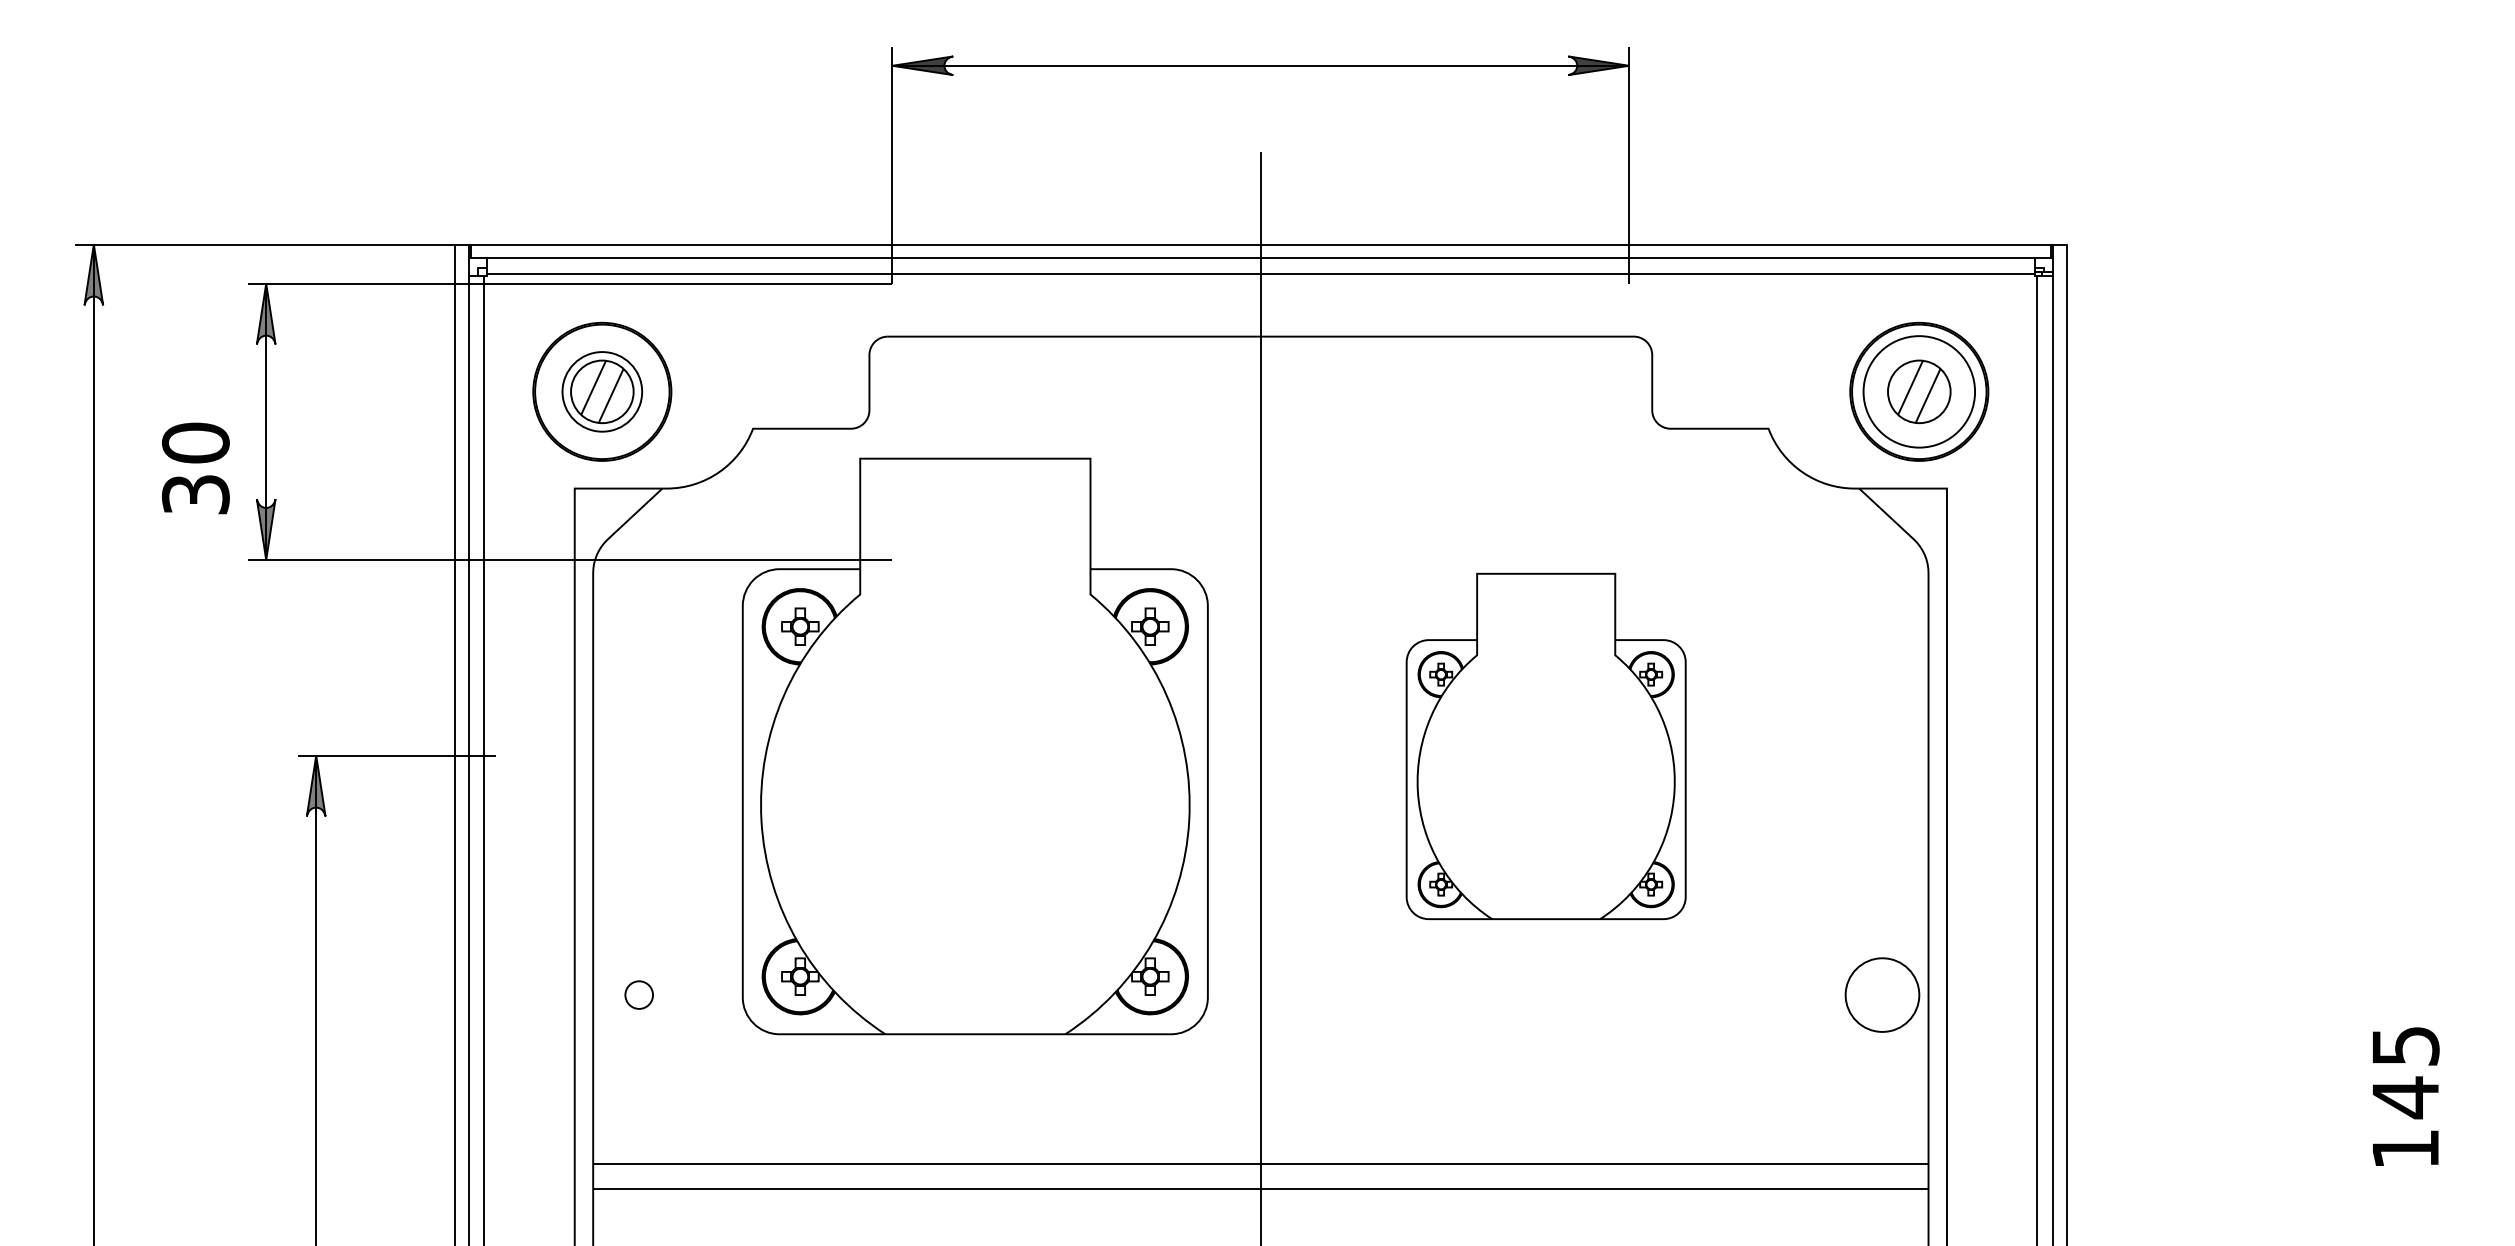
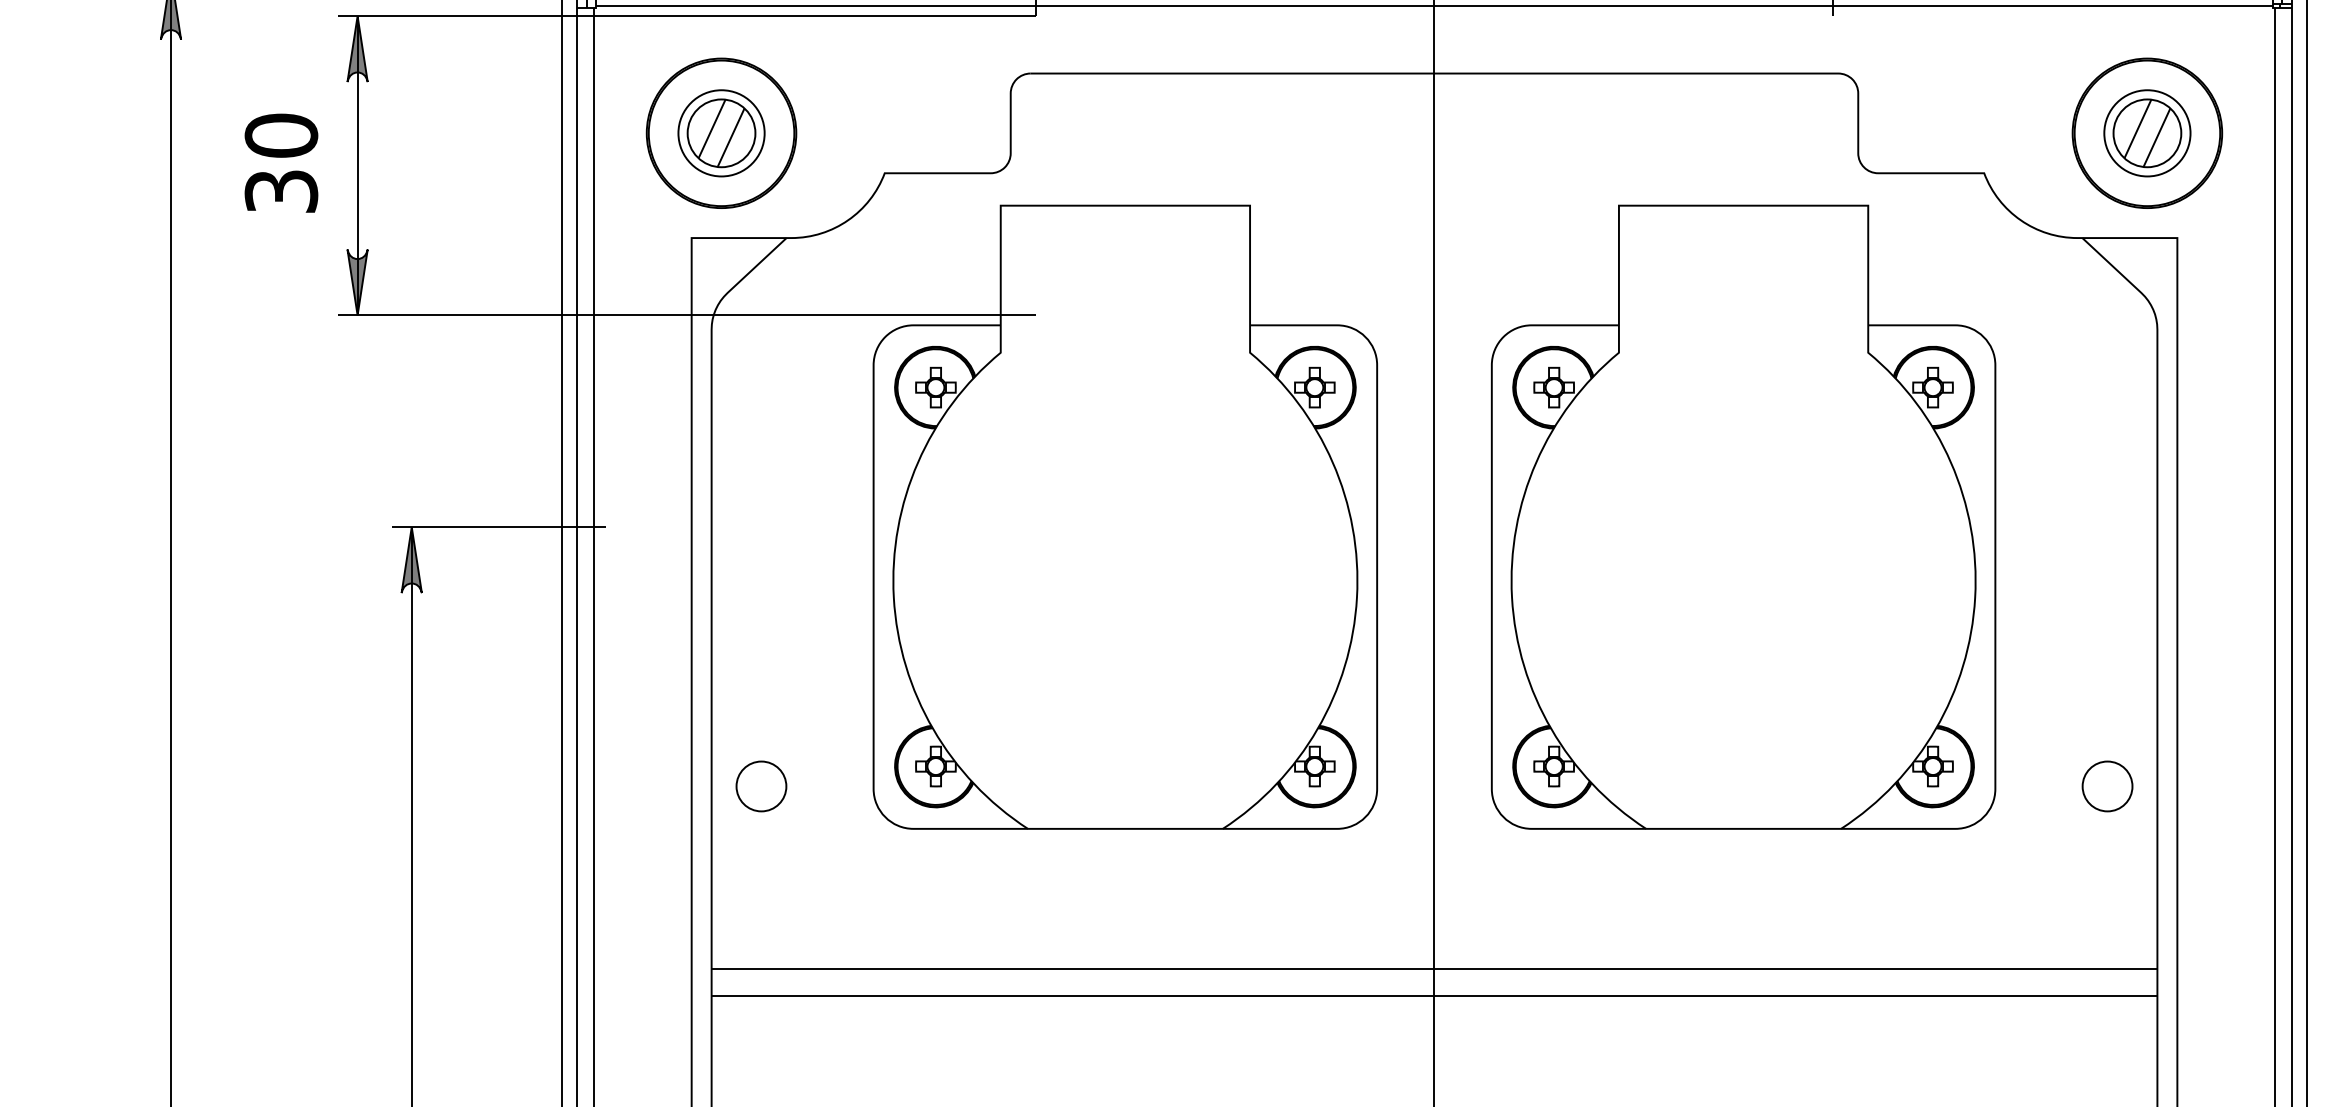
circle: (1919, 391) -> (2147, 132), size x0.71
text: (195, 468) -> (281, 163), moved
part: (1545, 746) -> (1742, 517), size x1.67
circle: (639, 995) -> (761, 786), size x1.67
circle: (1882, 995) -> (2107, 786), size x0.62

